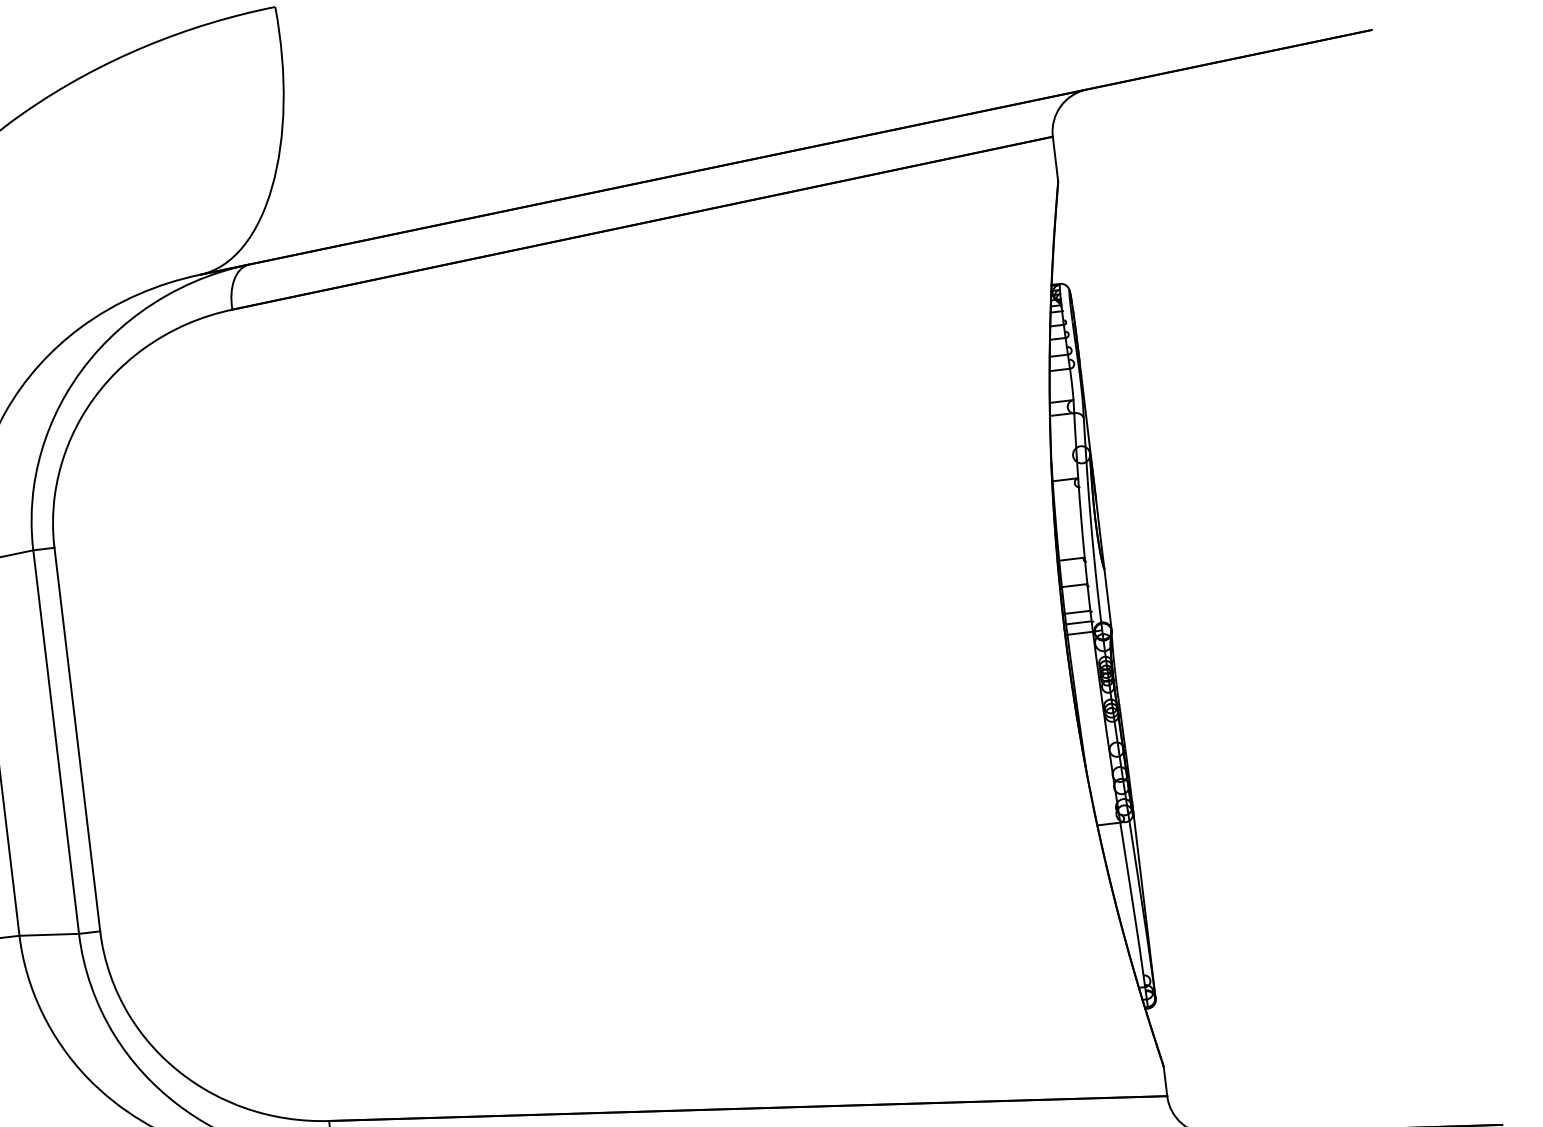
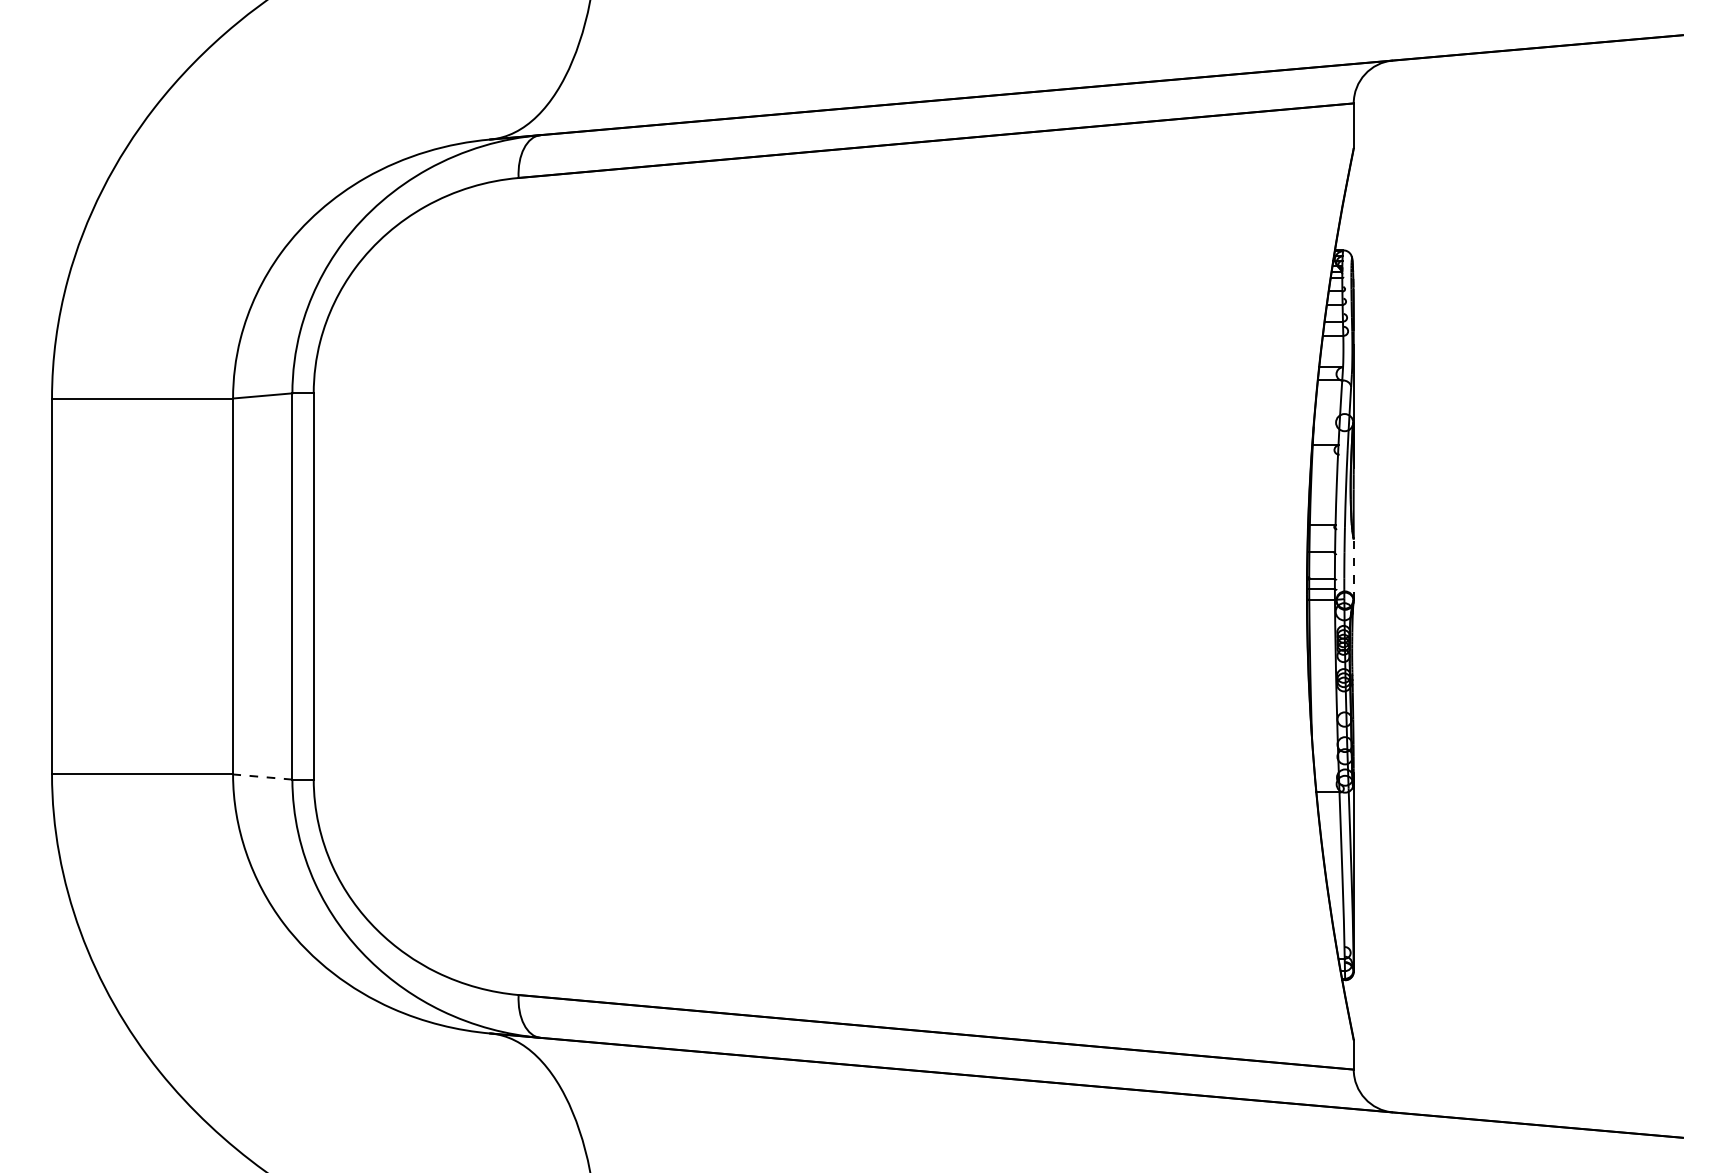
line: (1107, 598) -> (1353, 568), solid -> dashed
line: (49, 935) -> (262, 777), solid -> dashed

